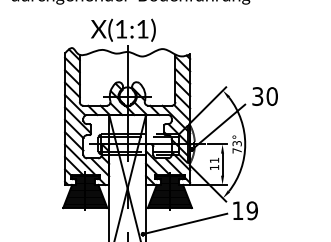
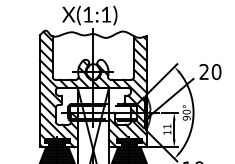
text: (257, 96) -> (204, 71), 30 -> 20
text: (236, 146) -> (186, 114), 73° -> 90°

